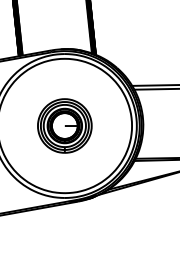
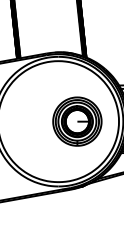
part: (64, 125) -> (77, 121), moved

